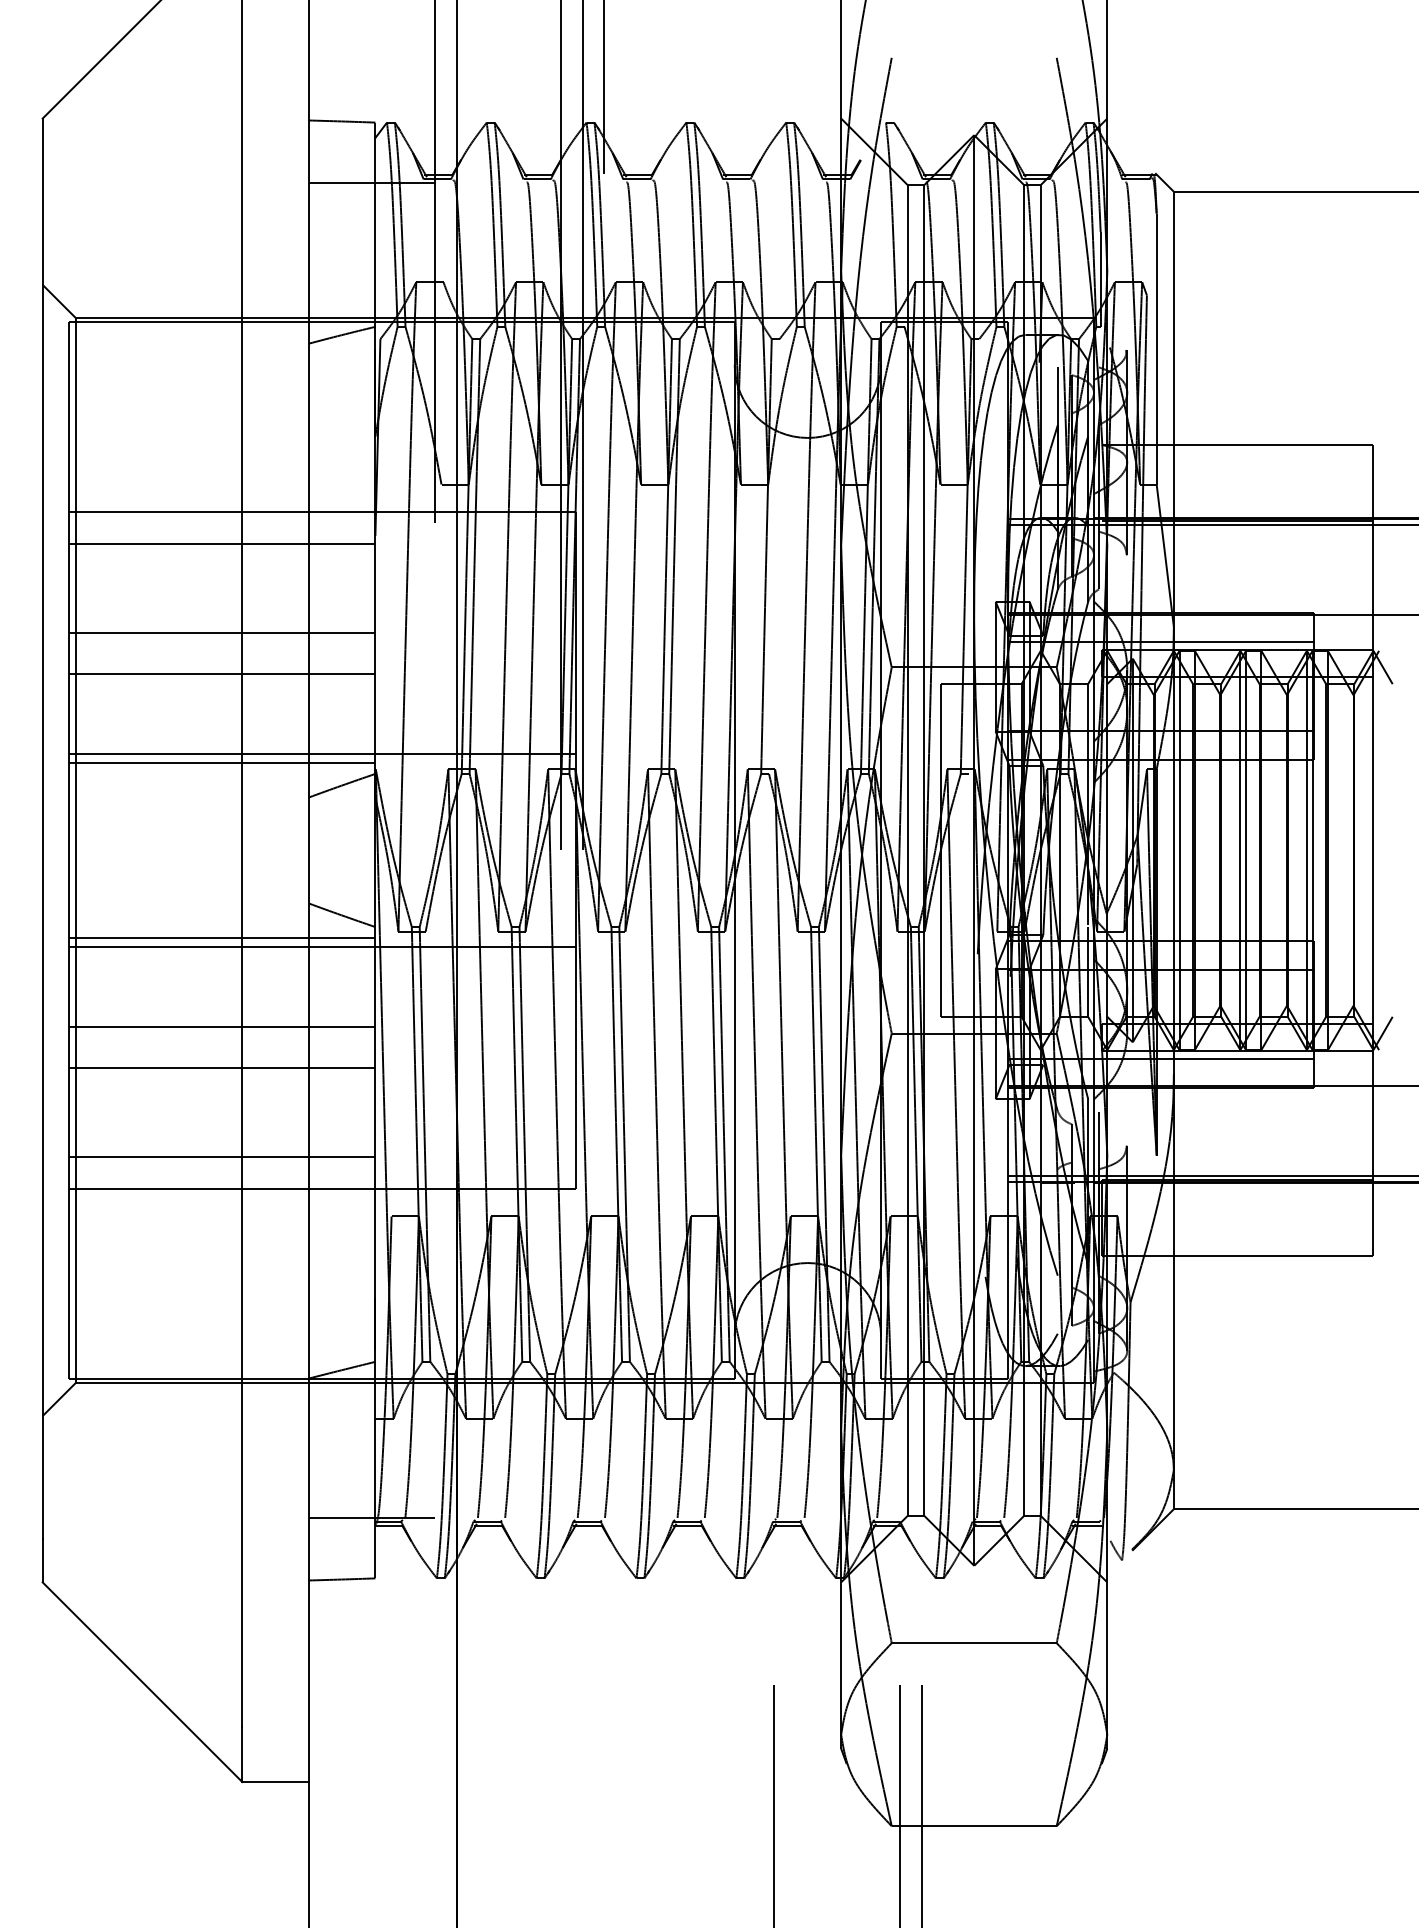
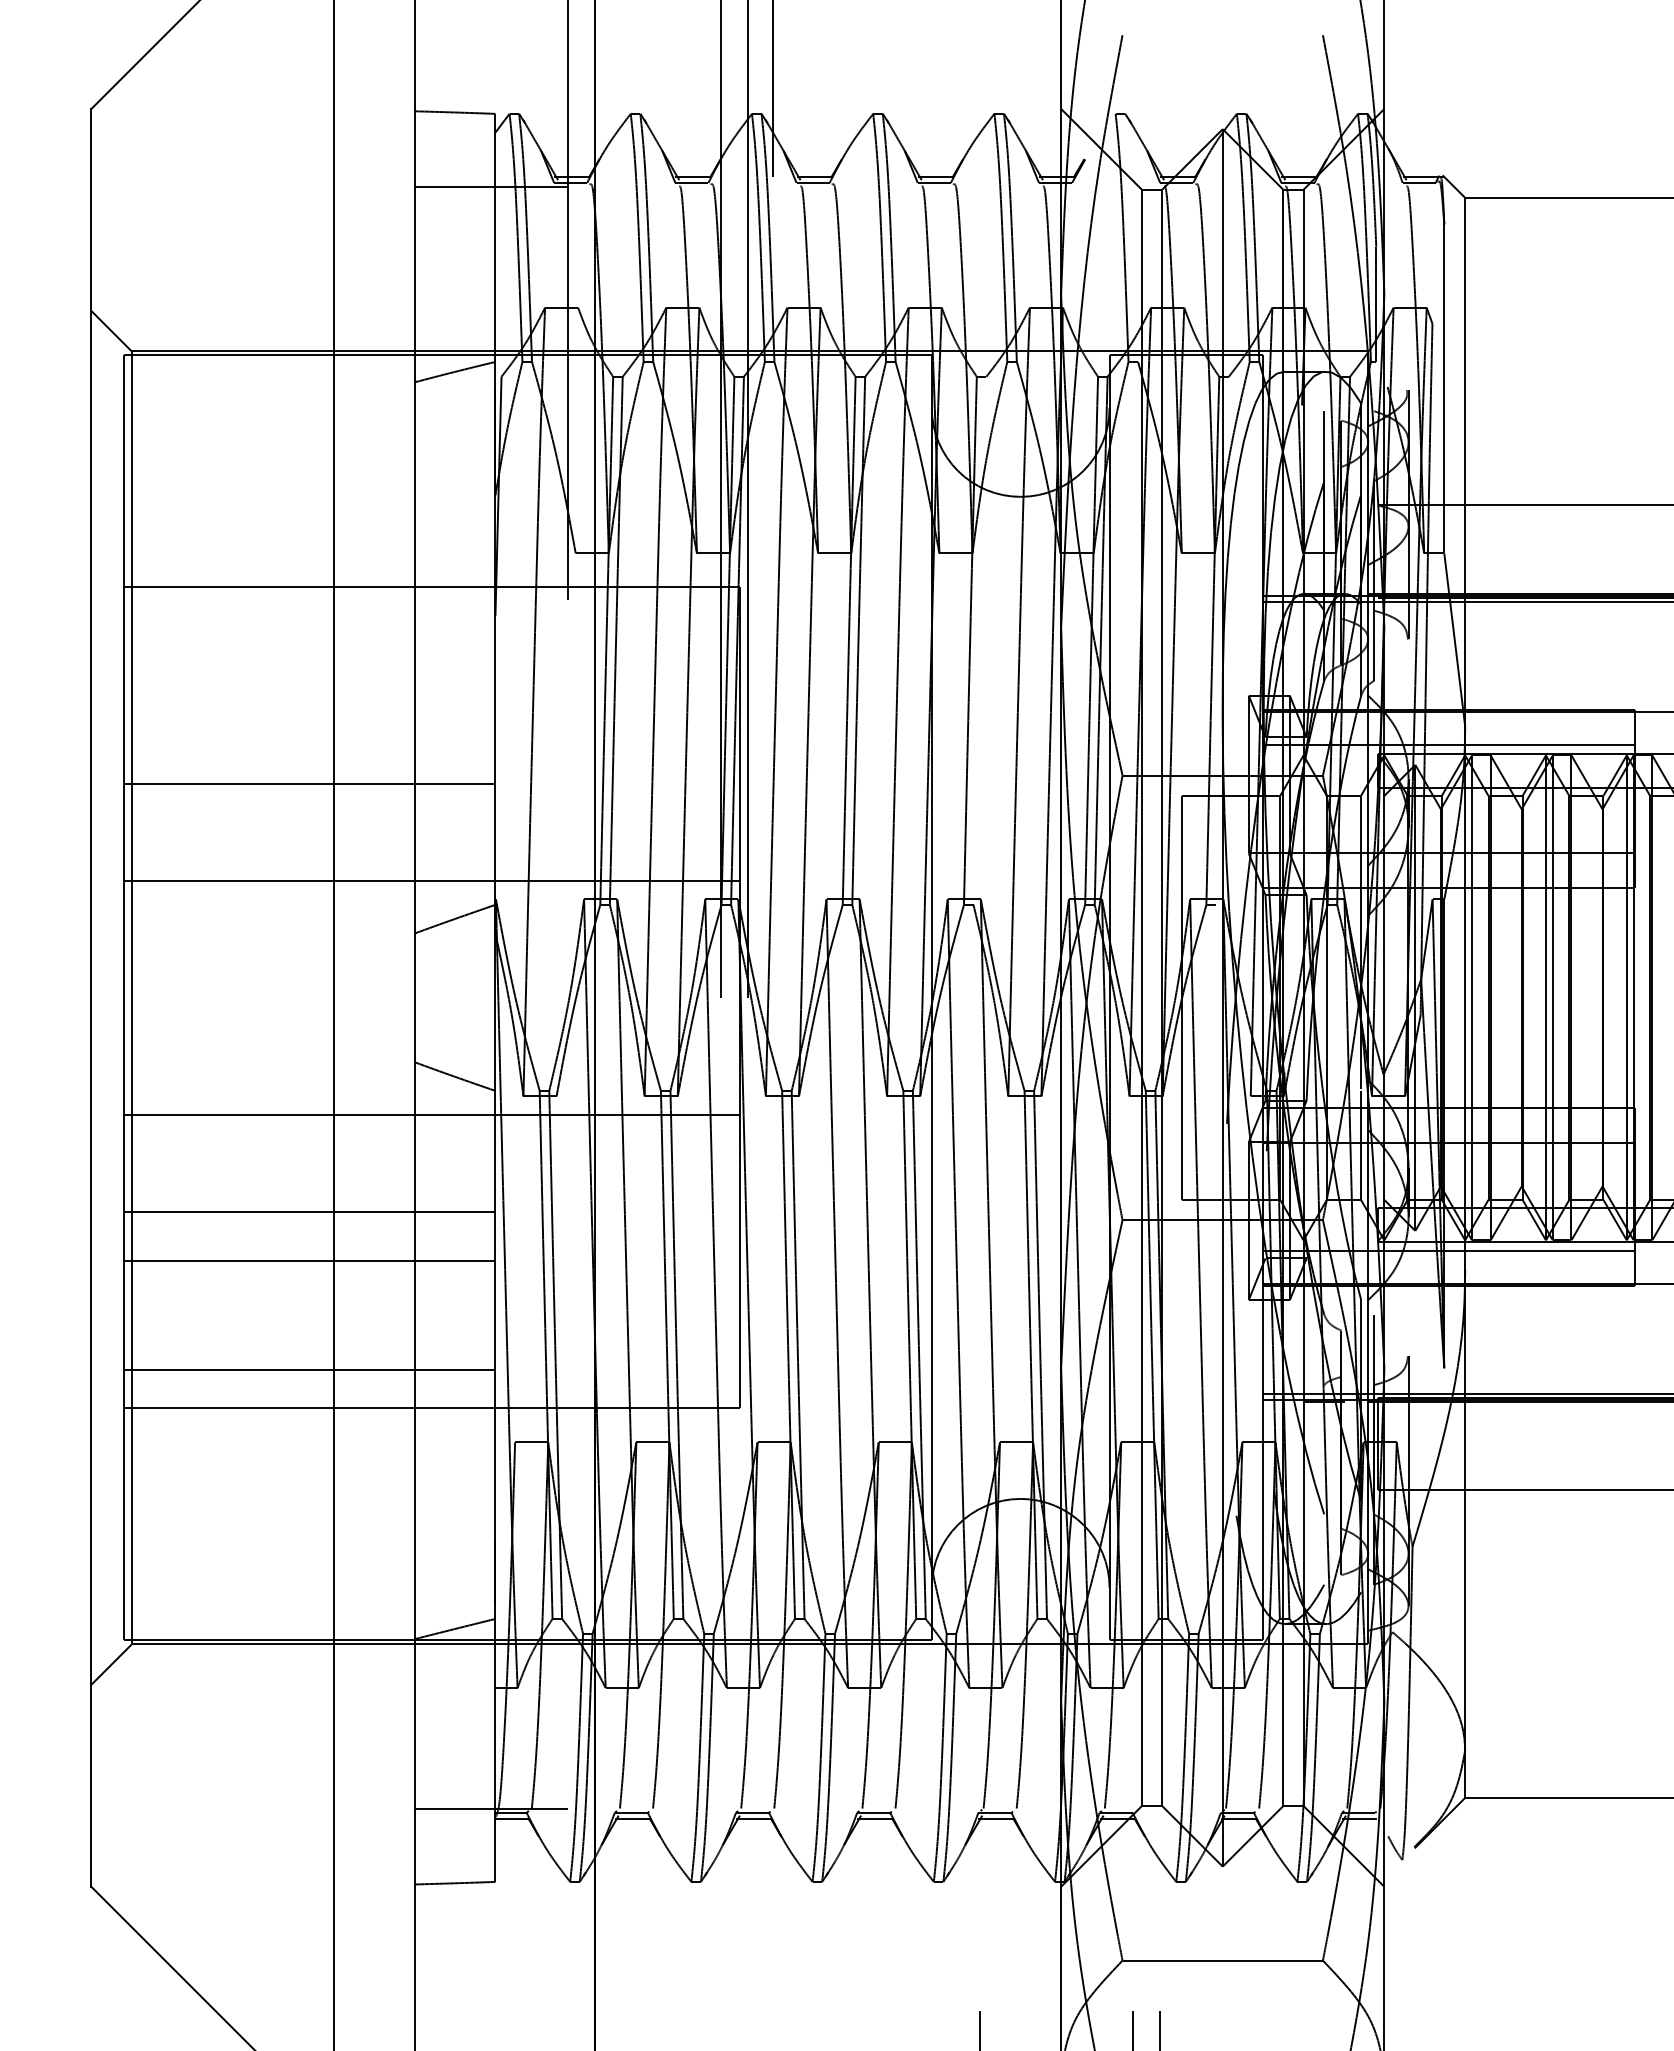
line: (222, 544) -> (309, 626), removed
line: (222, 633) -> (309, 734), removed
line: (222, 763) -> (309, 892), removed
line: (222, 937) -> (309, 1103), removed

